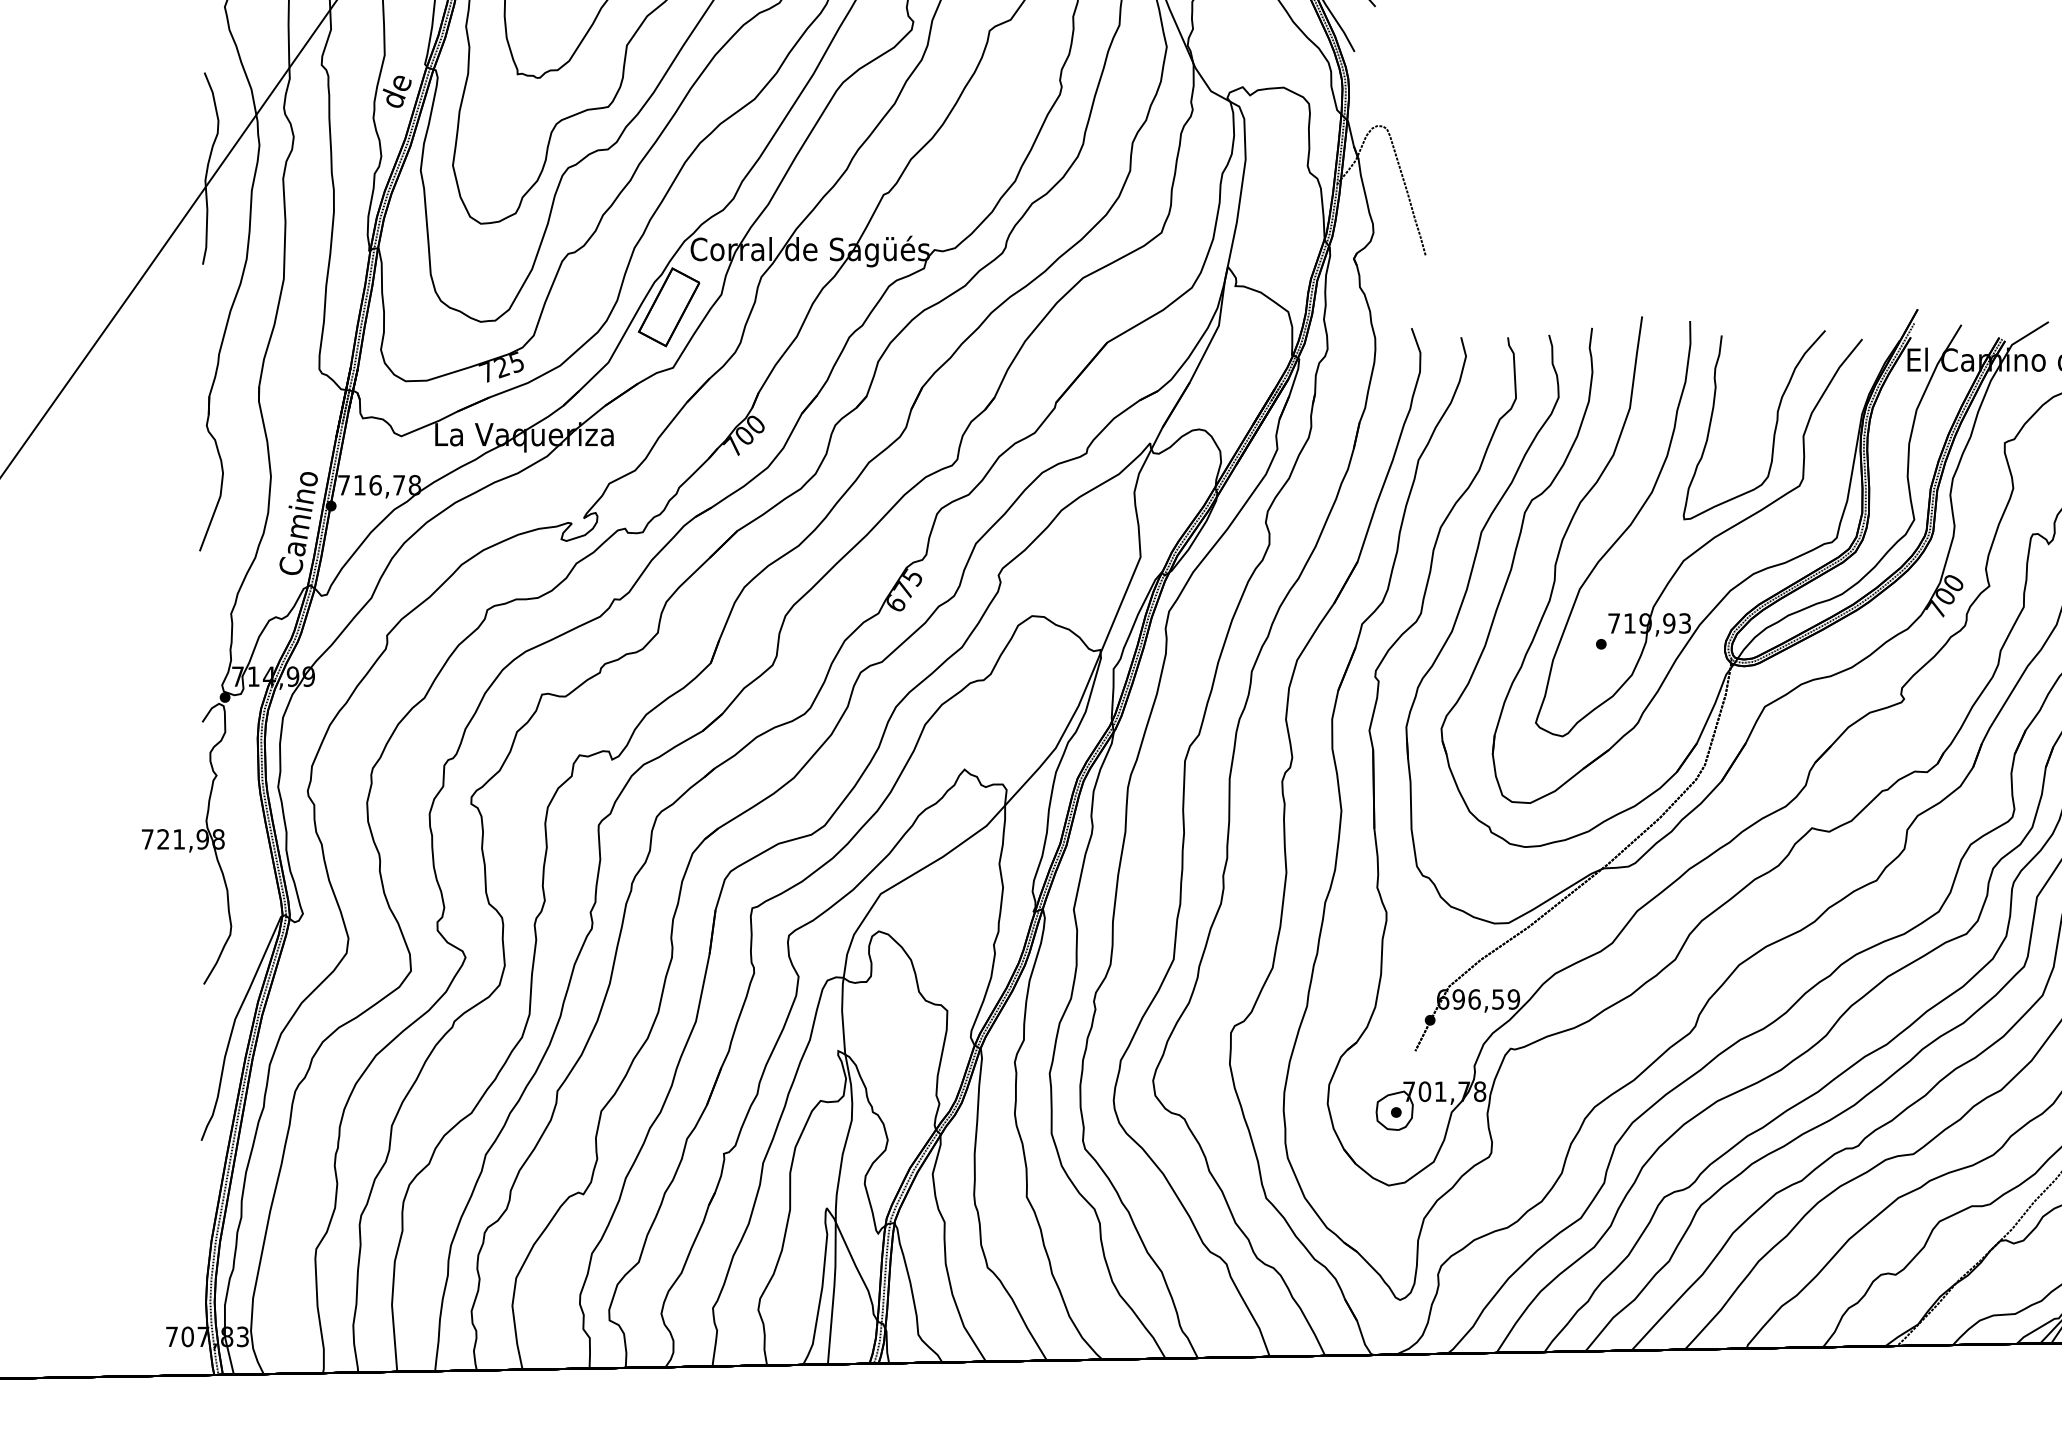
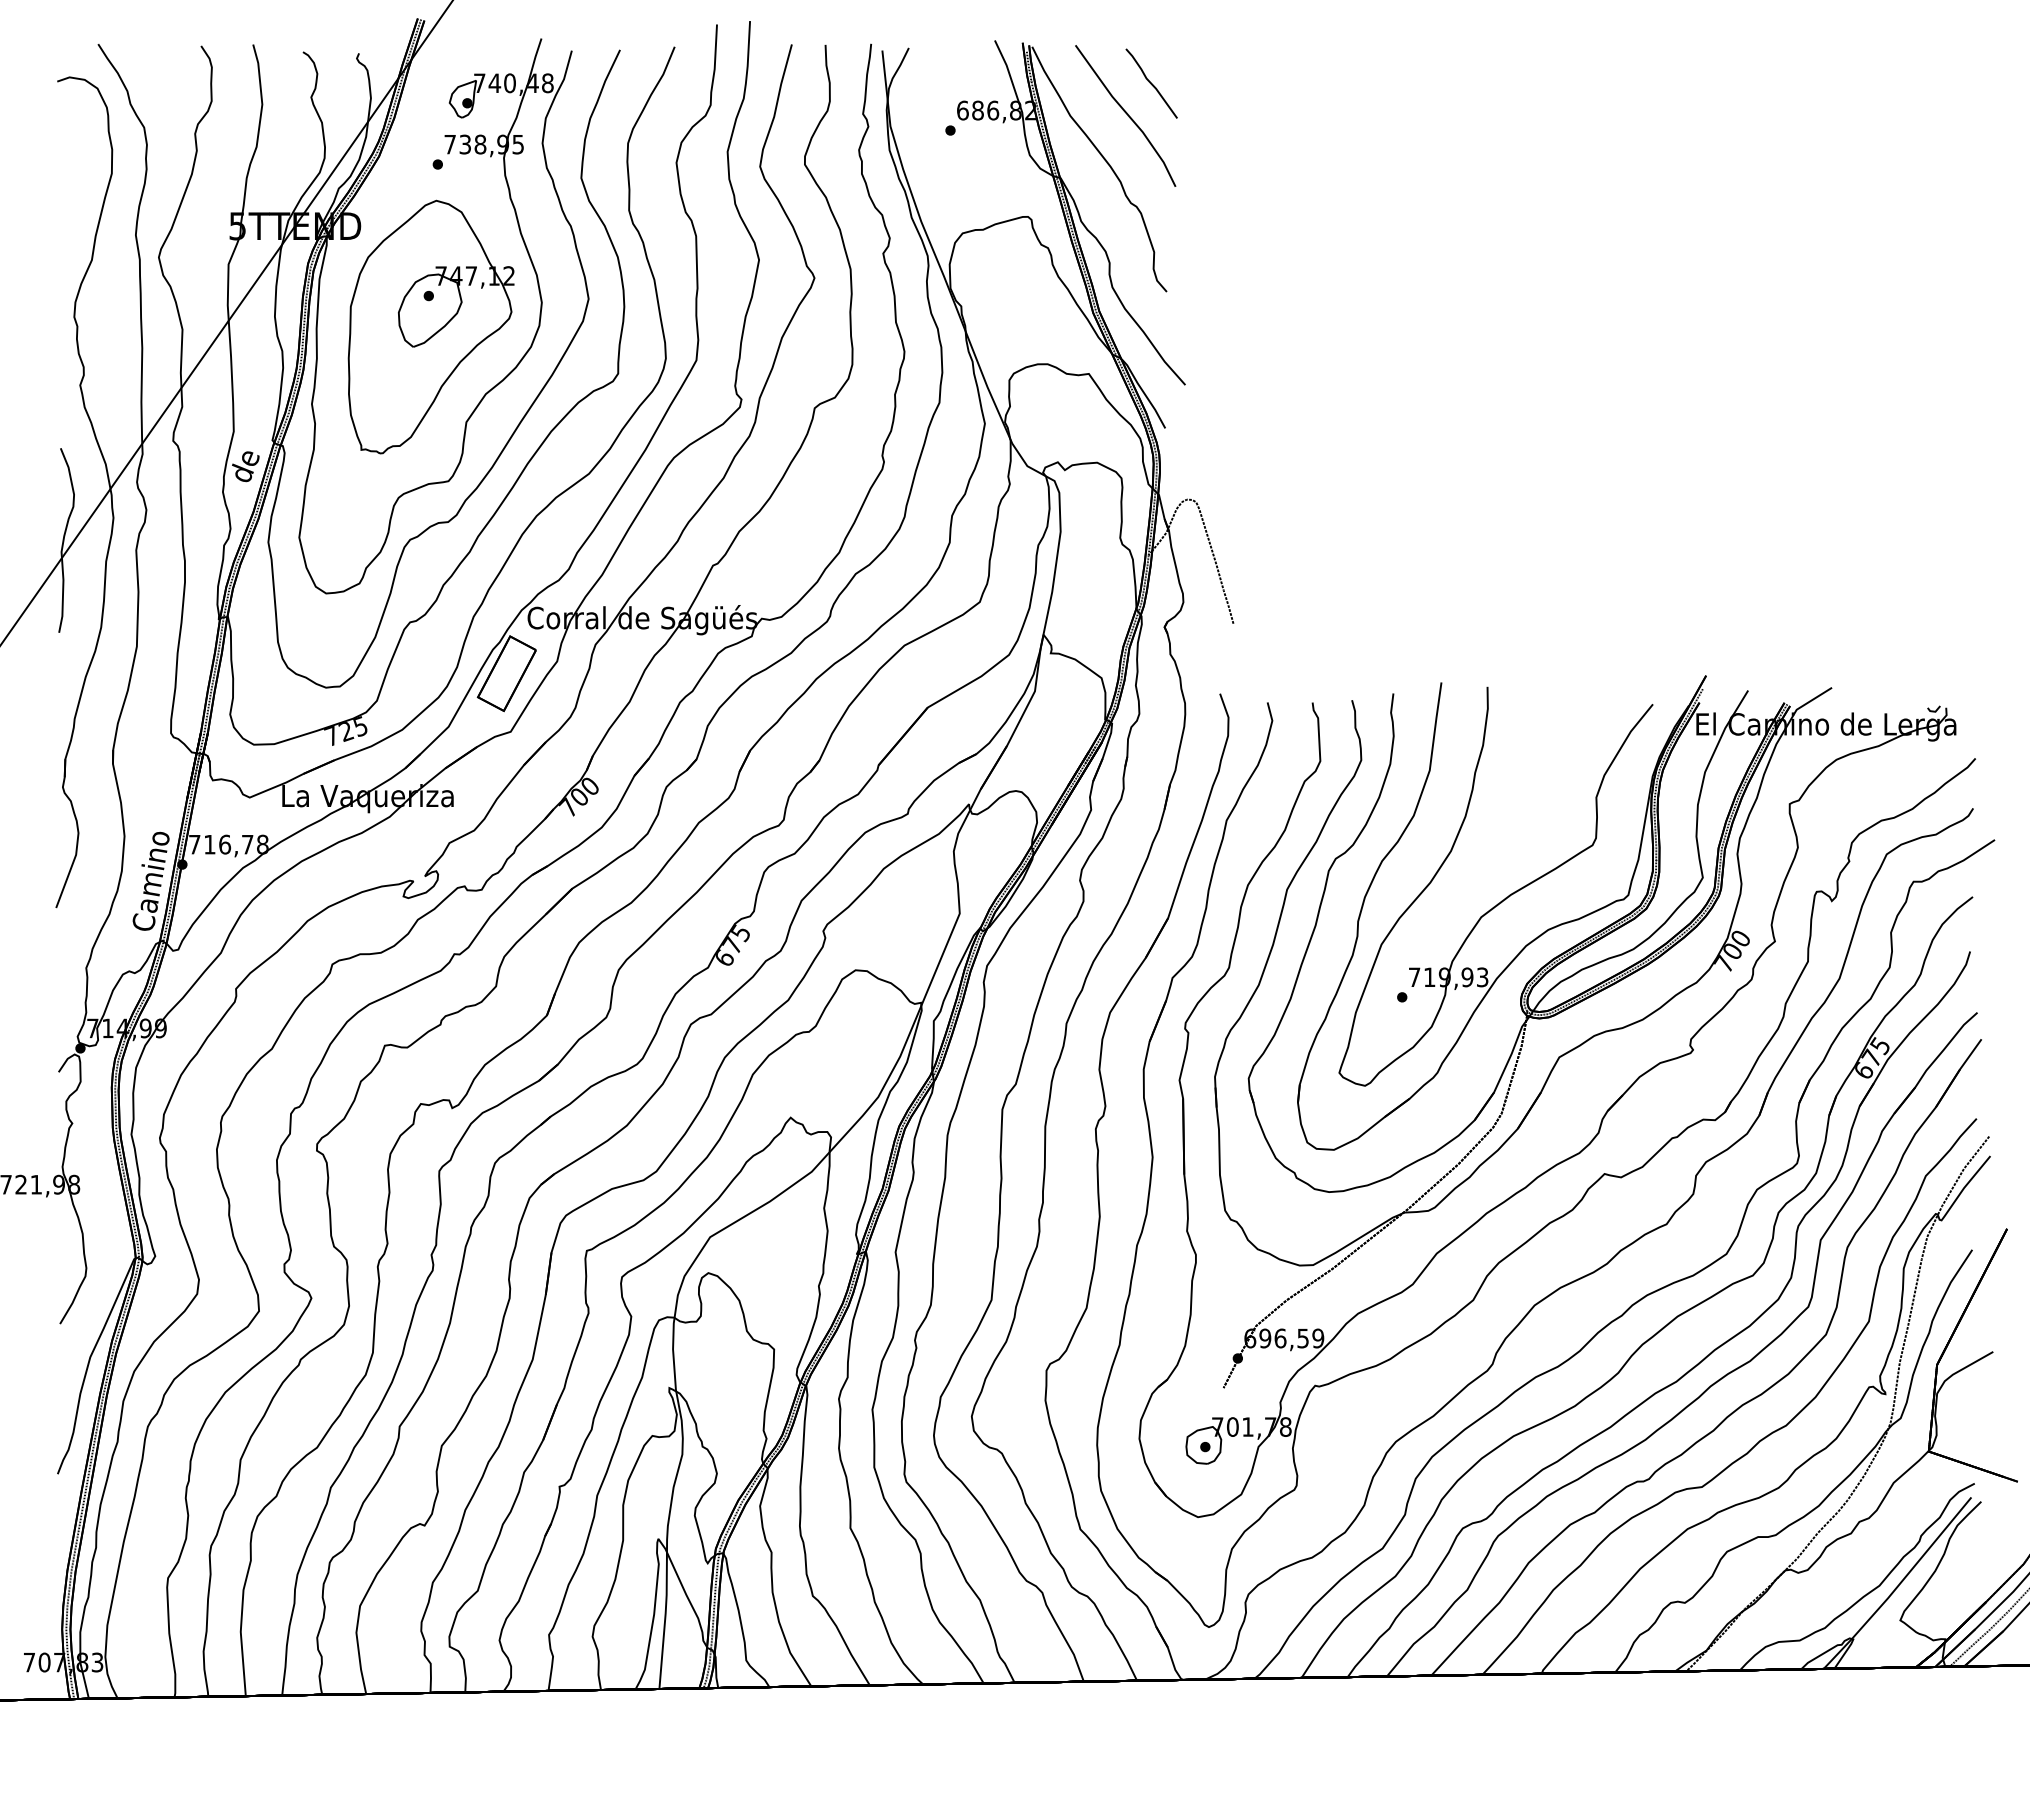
part: (1774, 428) -> (1568, 790), removed

